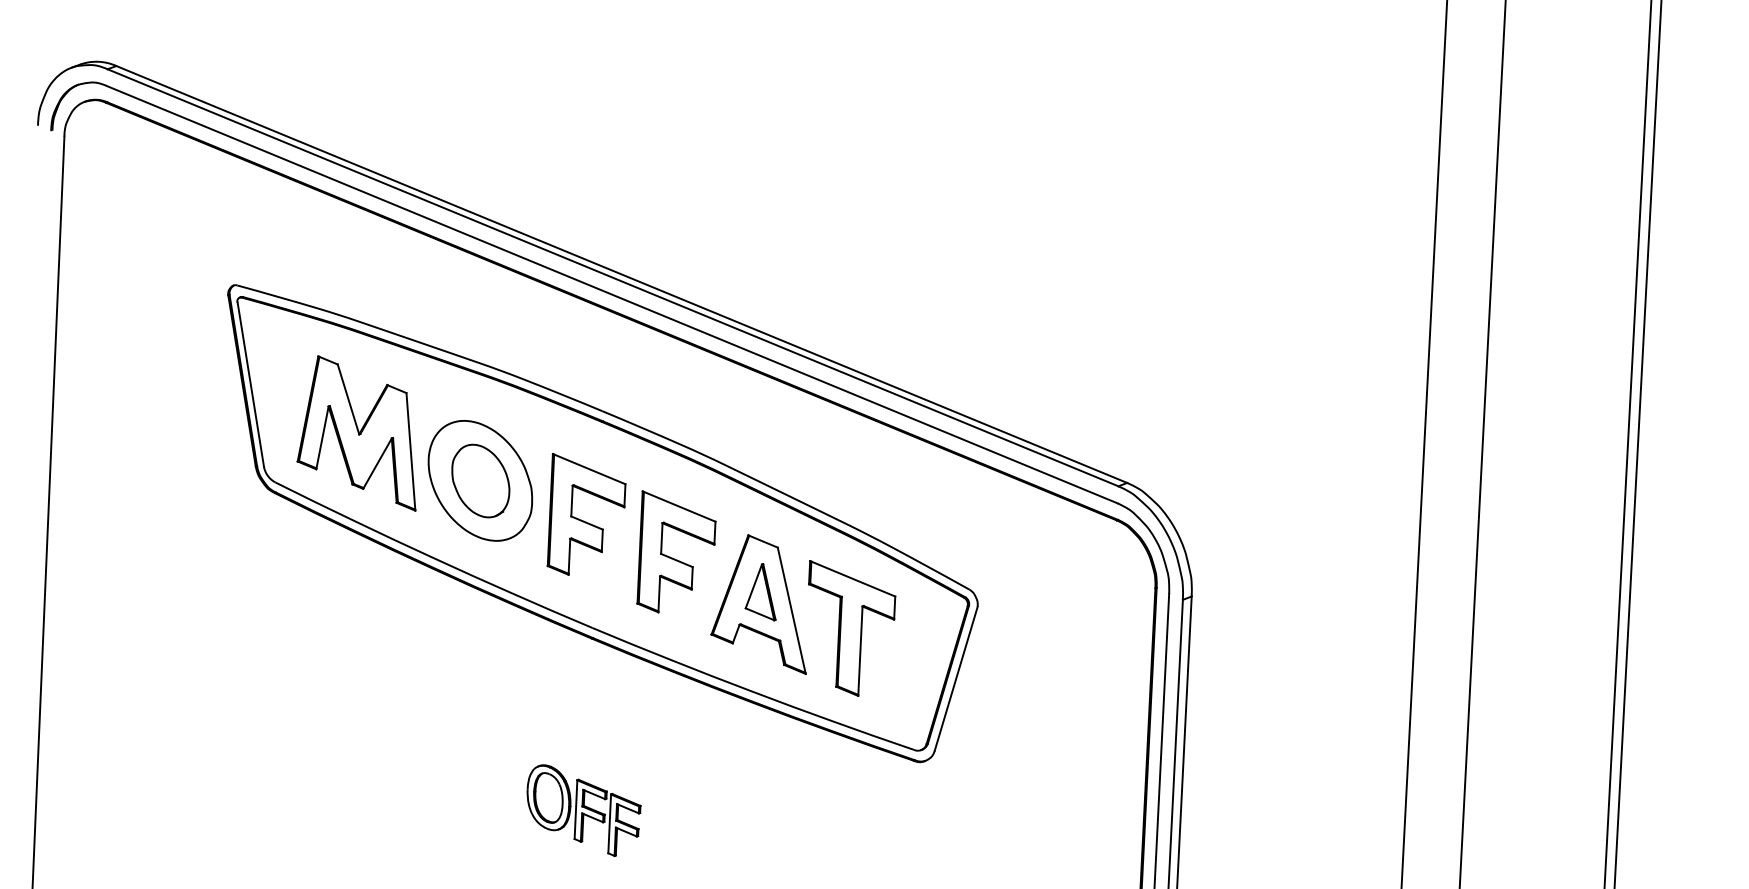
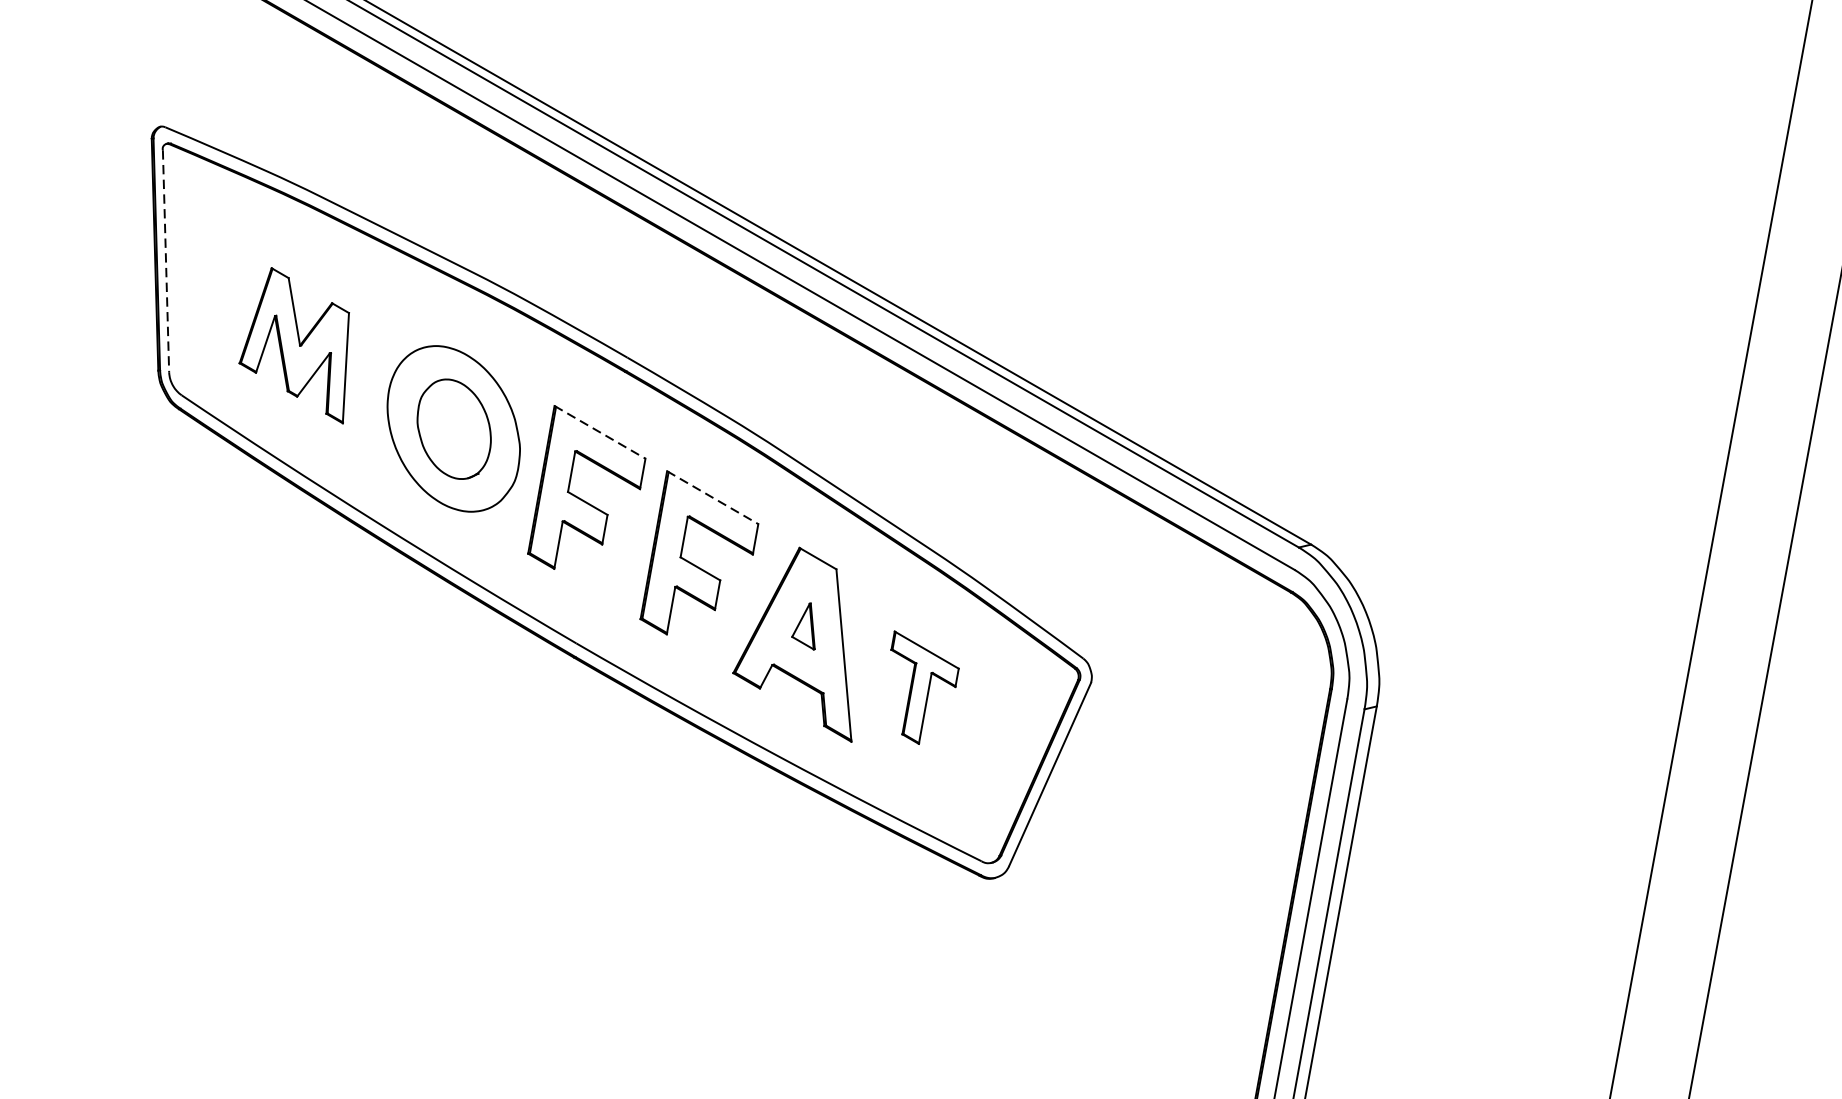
line: (250, 385) -> (165, 262), solid -> dashed
part: (356, 433) -> (297, 344), size x0.7
line: (589, 469) -> (600, 432), solid -> dashed
line: (679, 506) -> (713, 497), solid -> dashed
part: (760, 592) -> (805, 625), size x0.6
part: (852, 628) -> (921, 689), size x0.6
part: (583, 810) -> (532, 884), removed

